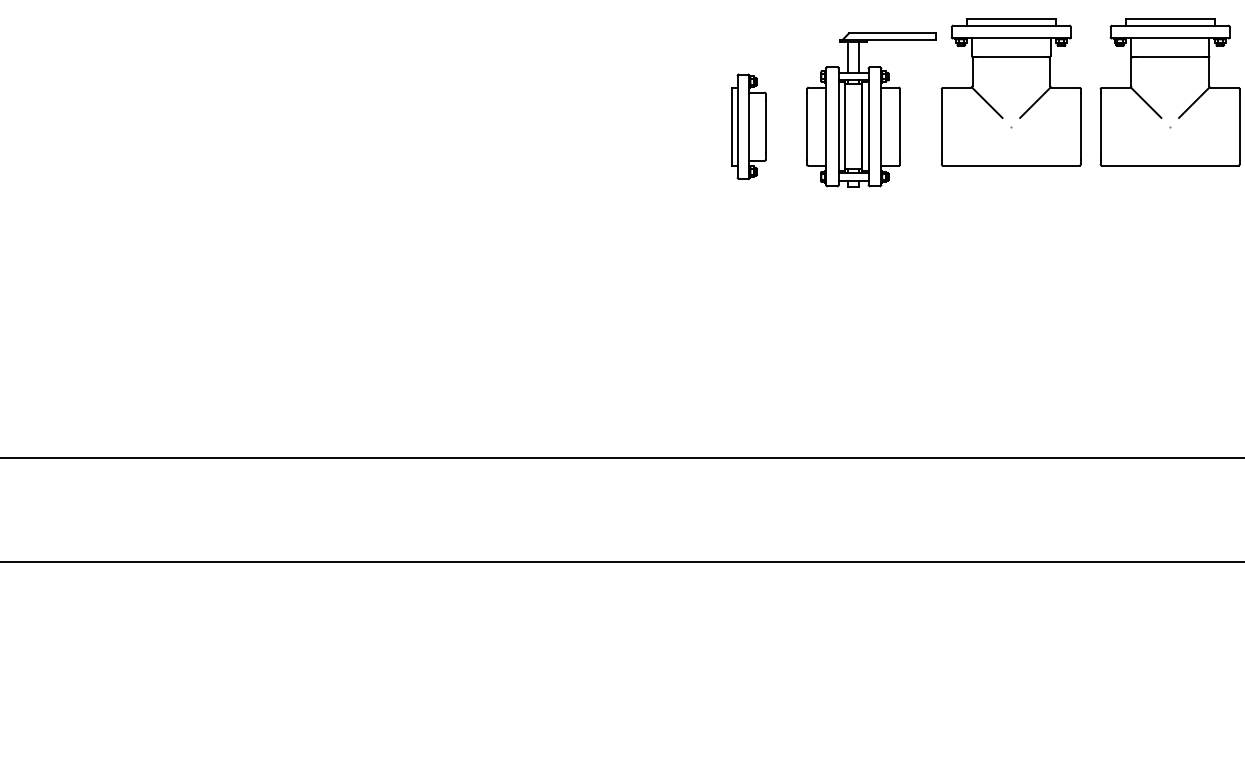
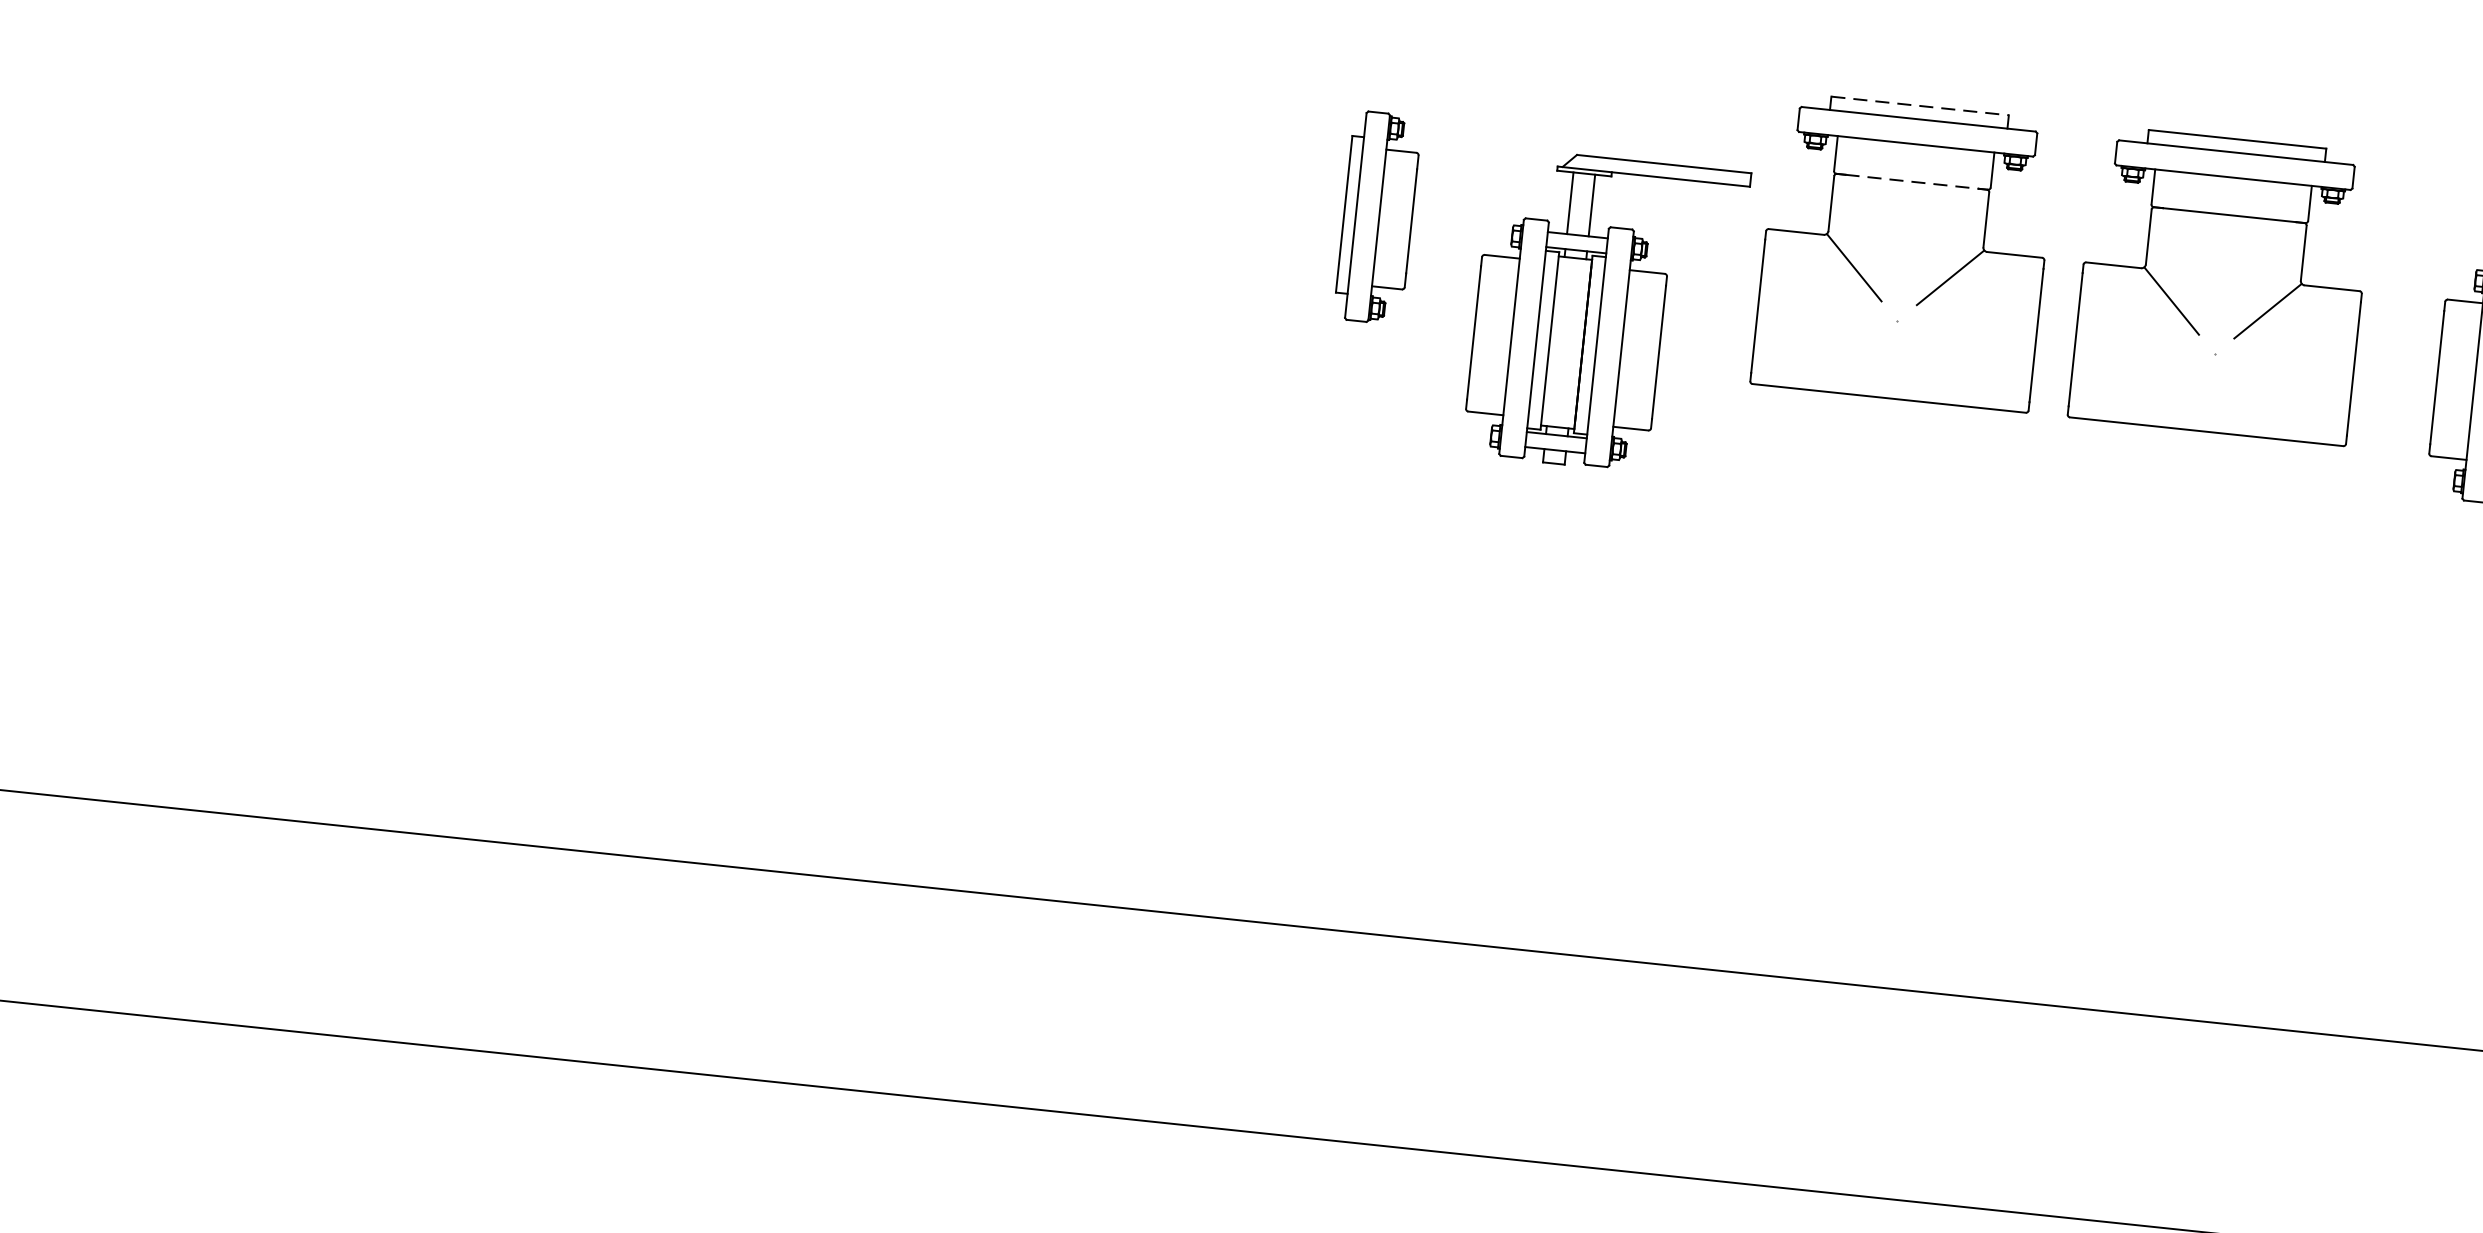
line: (1011, 19) -> (1920, 106), solid -> dashed
line: (1011, 57) -> (1912, 182), solid -> dashed
part: (871, 109) -> (1605, 311), moved
part: (748, 126) -> (1377, 217), moved

